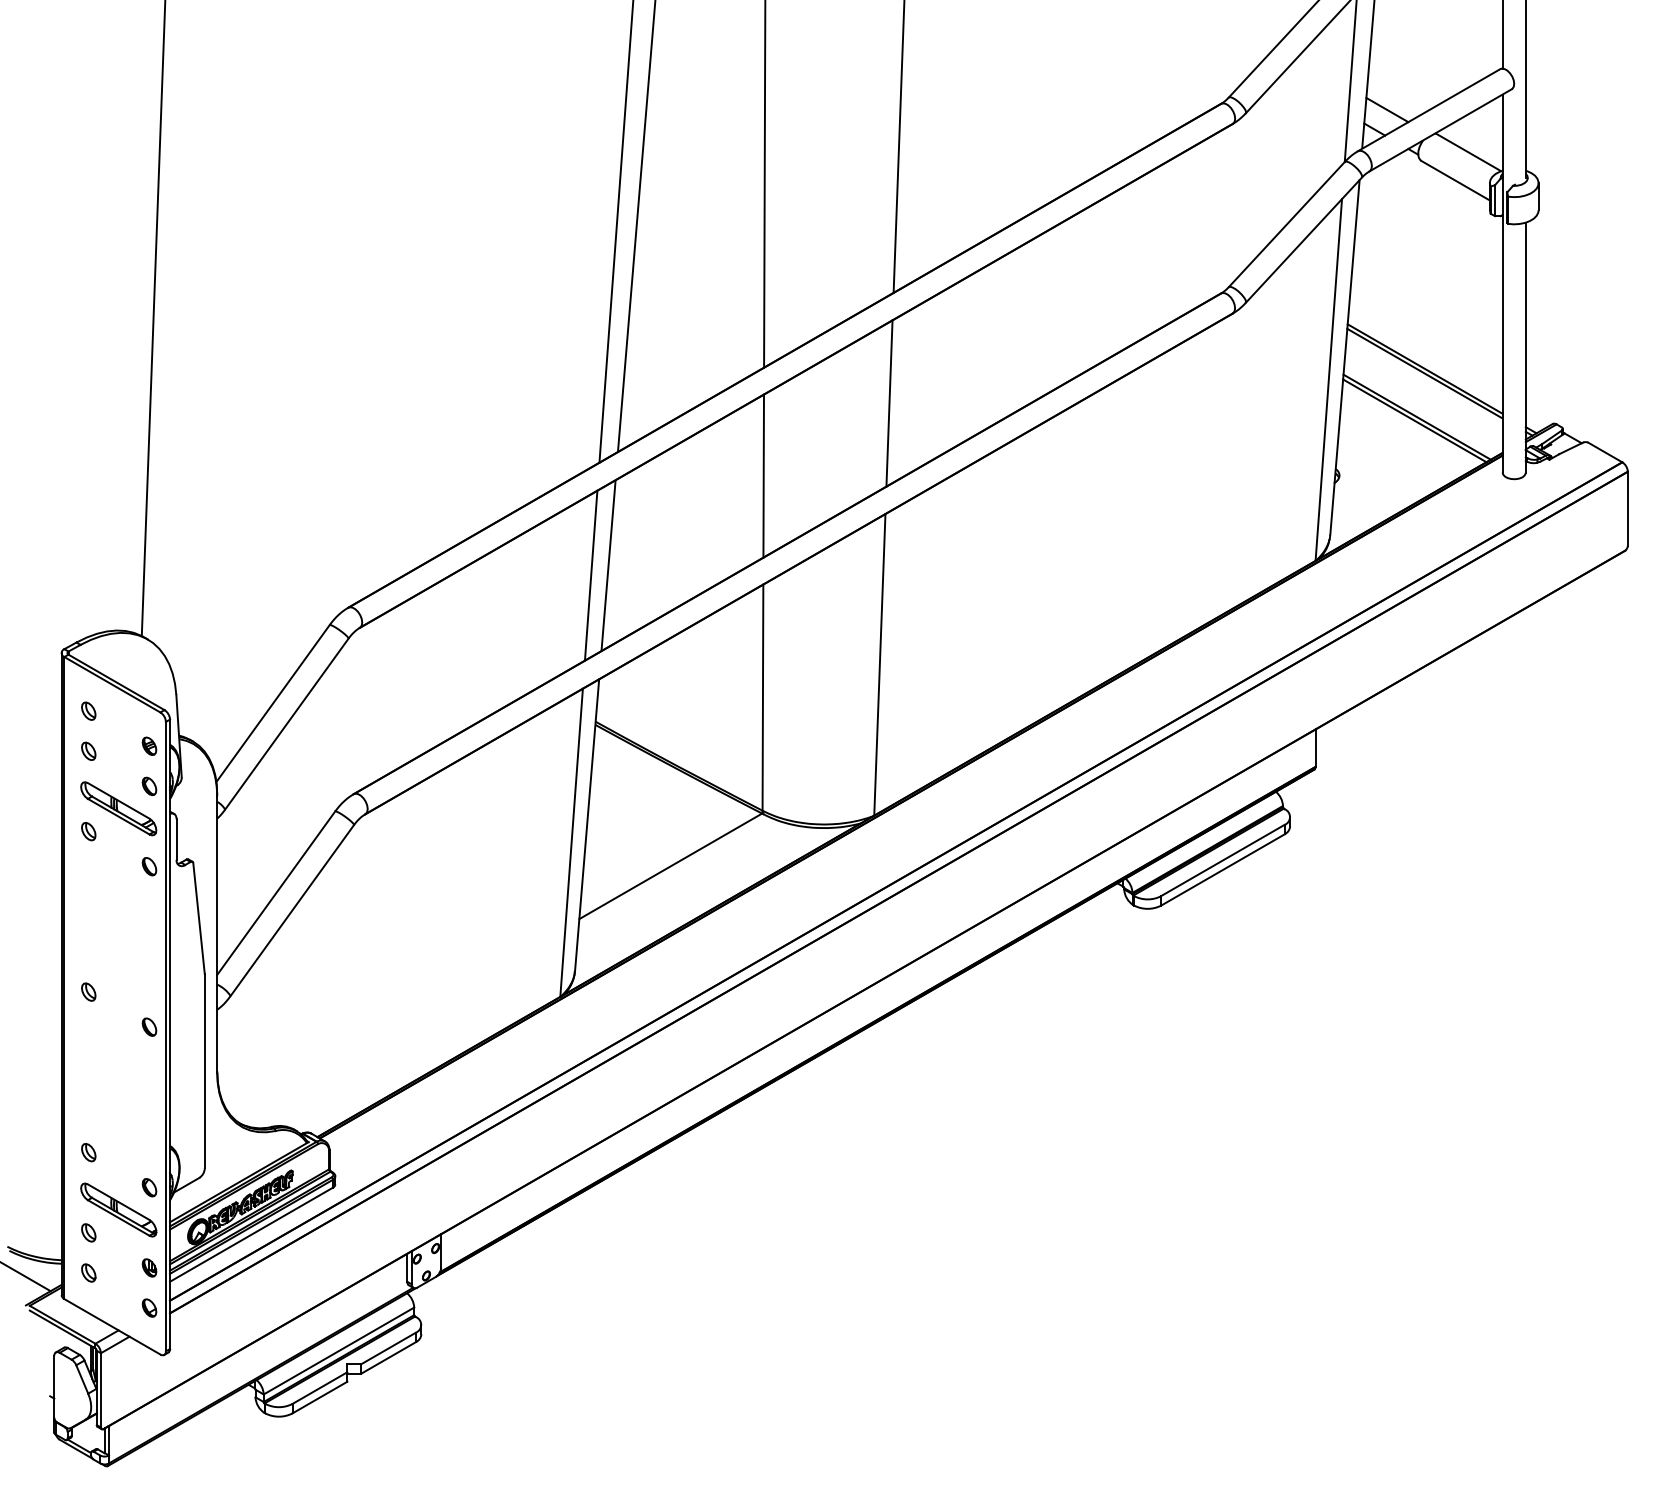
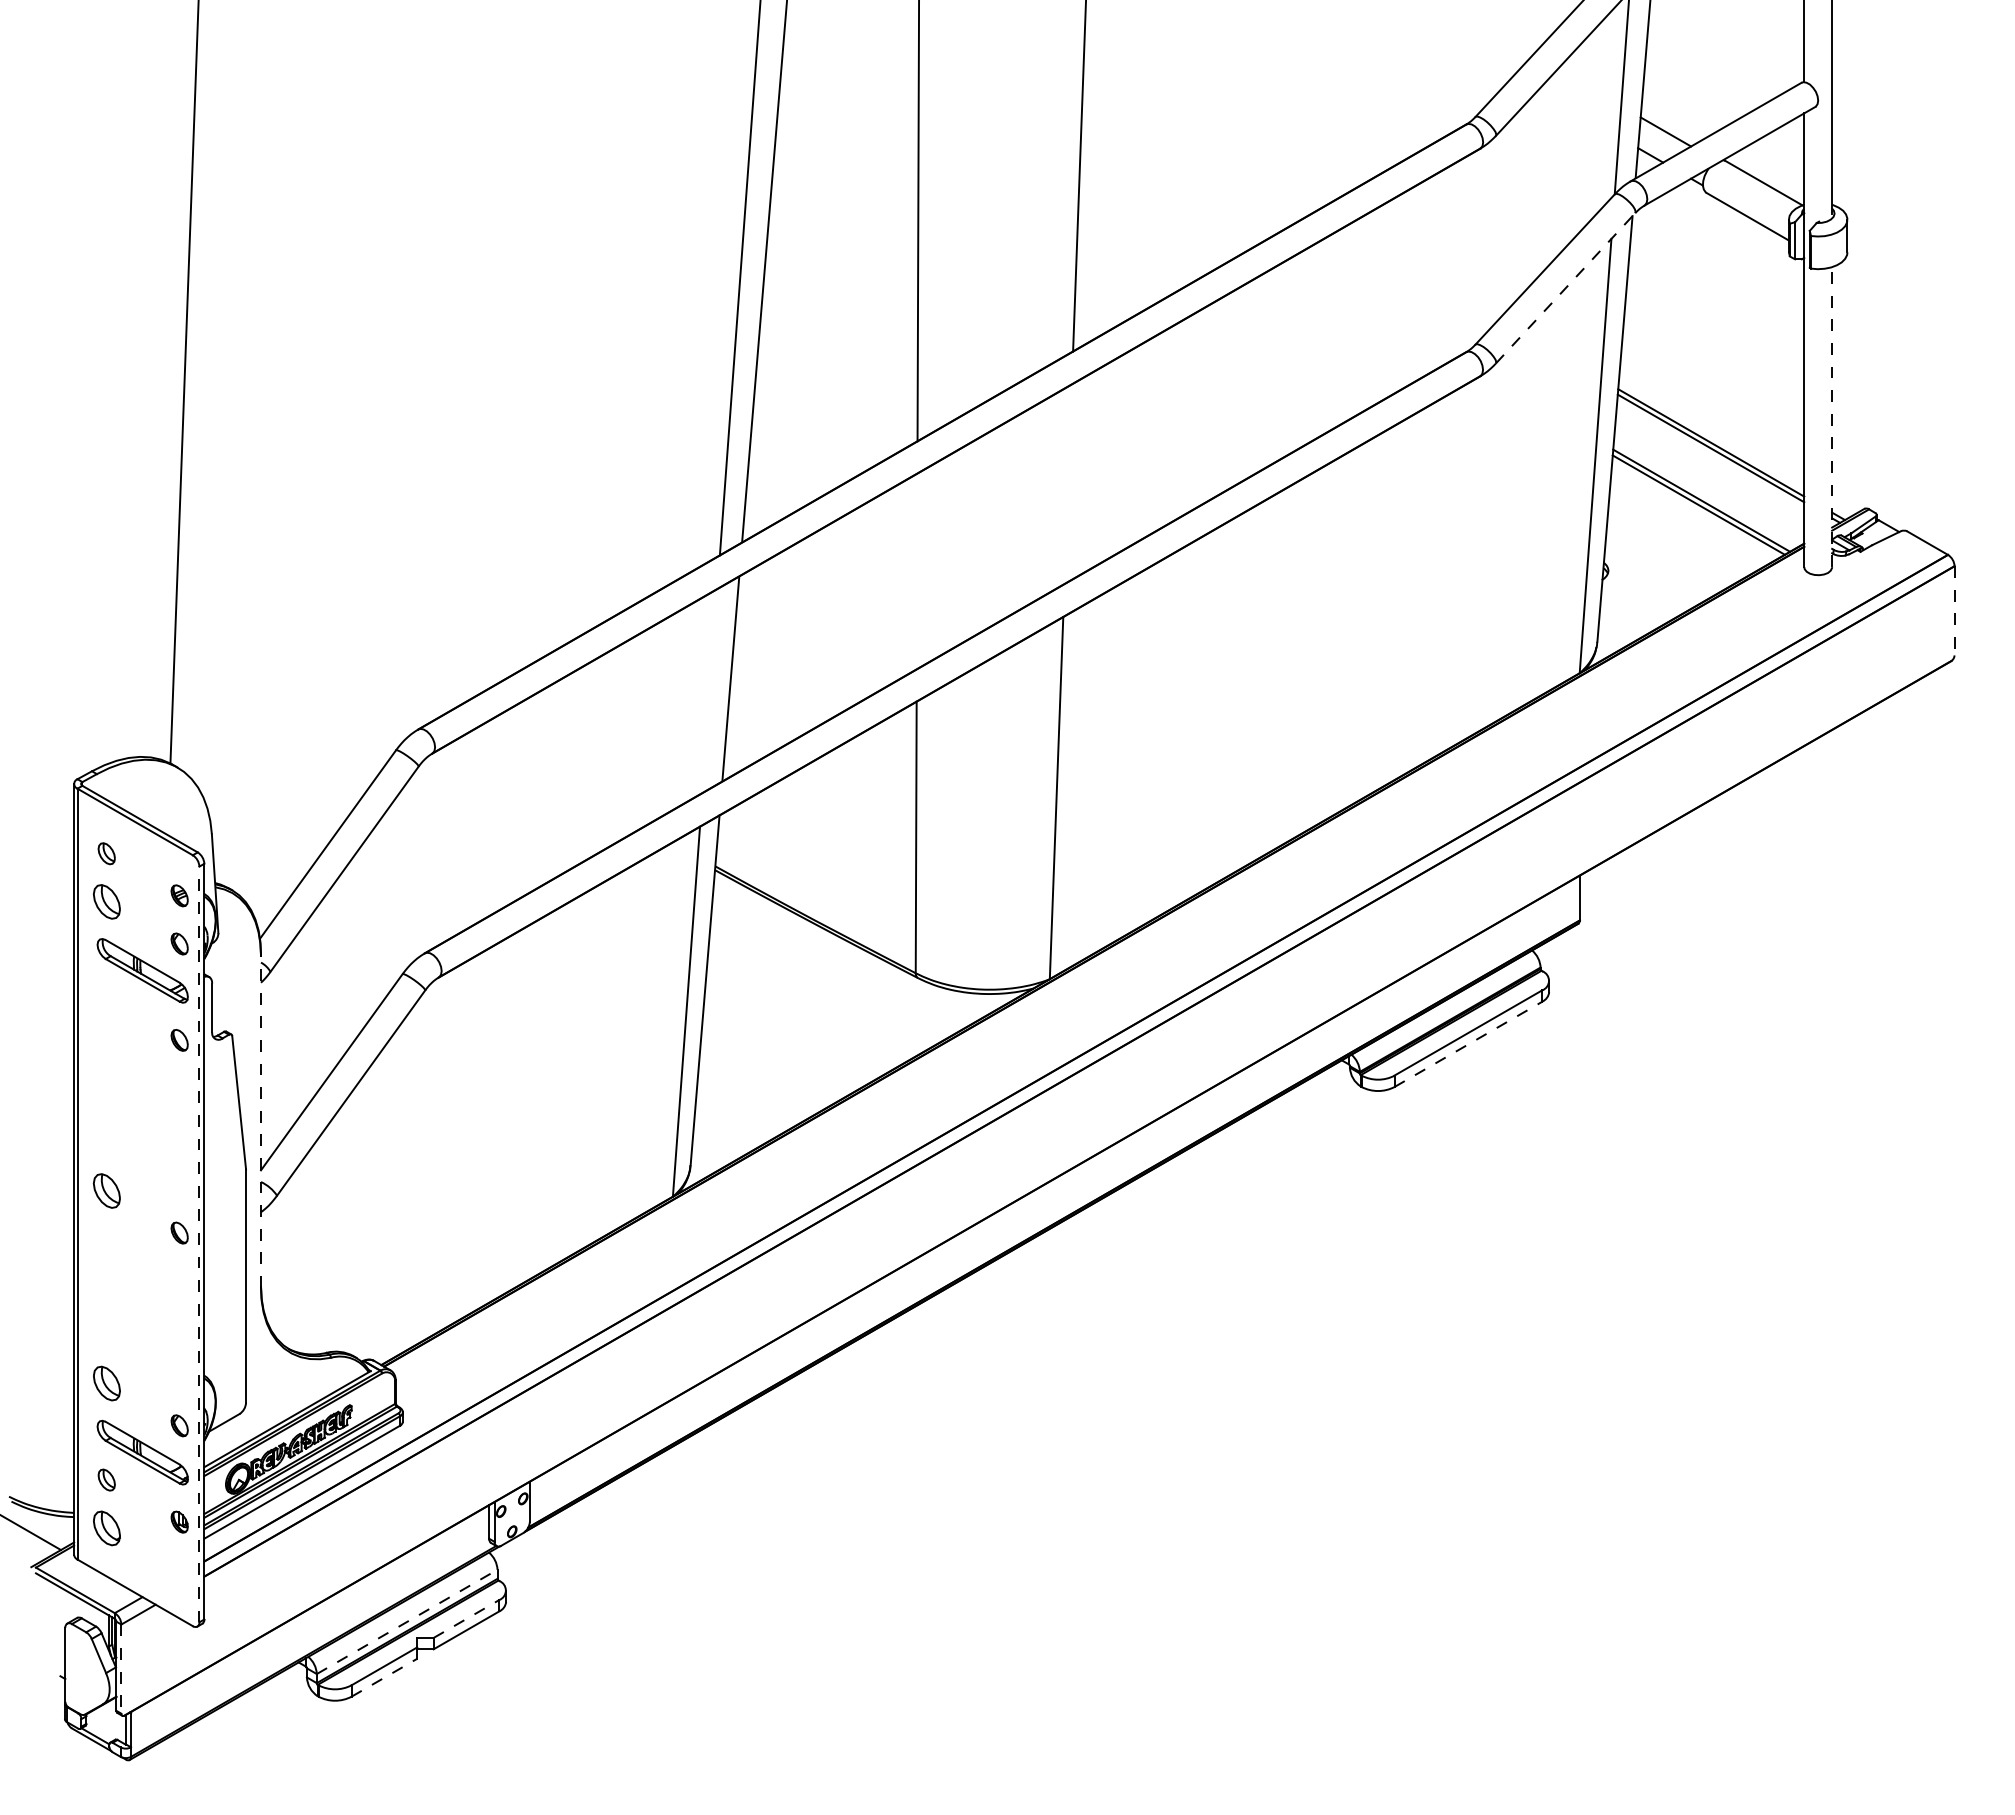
line: (1303, 240) -> (1565, 288), solid -> dashed
line: (1526, 347) -> (1832, 417), solid -> dashed
line: (888, 403) -> (1067, 484), removed
line: (763, 476) -> (916, 571), removed
line: (1627, 508) -> (1954, 610), solid -> dashed
line: (590, 576) -> (709, 691), removed
part: (88, 751) -> (106, 901), size x1.6
part: (88, 830) -> (106, 997), removed
line: (670, 865) -> (805, 1039), removed
line: (1222, 870) -> (1468, 1044), solid -> dashed
line: (217, 934) -> (261, 1121), solid -> dashed
part: (88, 991) -> (106, 1190), size x1.6
line: (166, 1036) -> (199, 1244), solid -> dashed
part: (88, 1152) -> (106, 1383), size x1.6
part: (88, 1272) -> (106, 1527), size x1.6
part: (149, 1307) -> (179, 1569), removed
line: (388, 1348) -> (466, 1618), solid -> dashed
line: (339, 1350) -> (407, 1621), solid -> dashed
line: (101, 1390) -> (121, 1669), solid -> dashed
line: (320, 1397) -> (384, 1677), solid -> dashed

